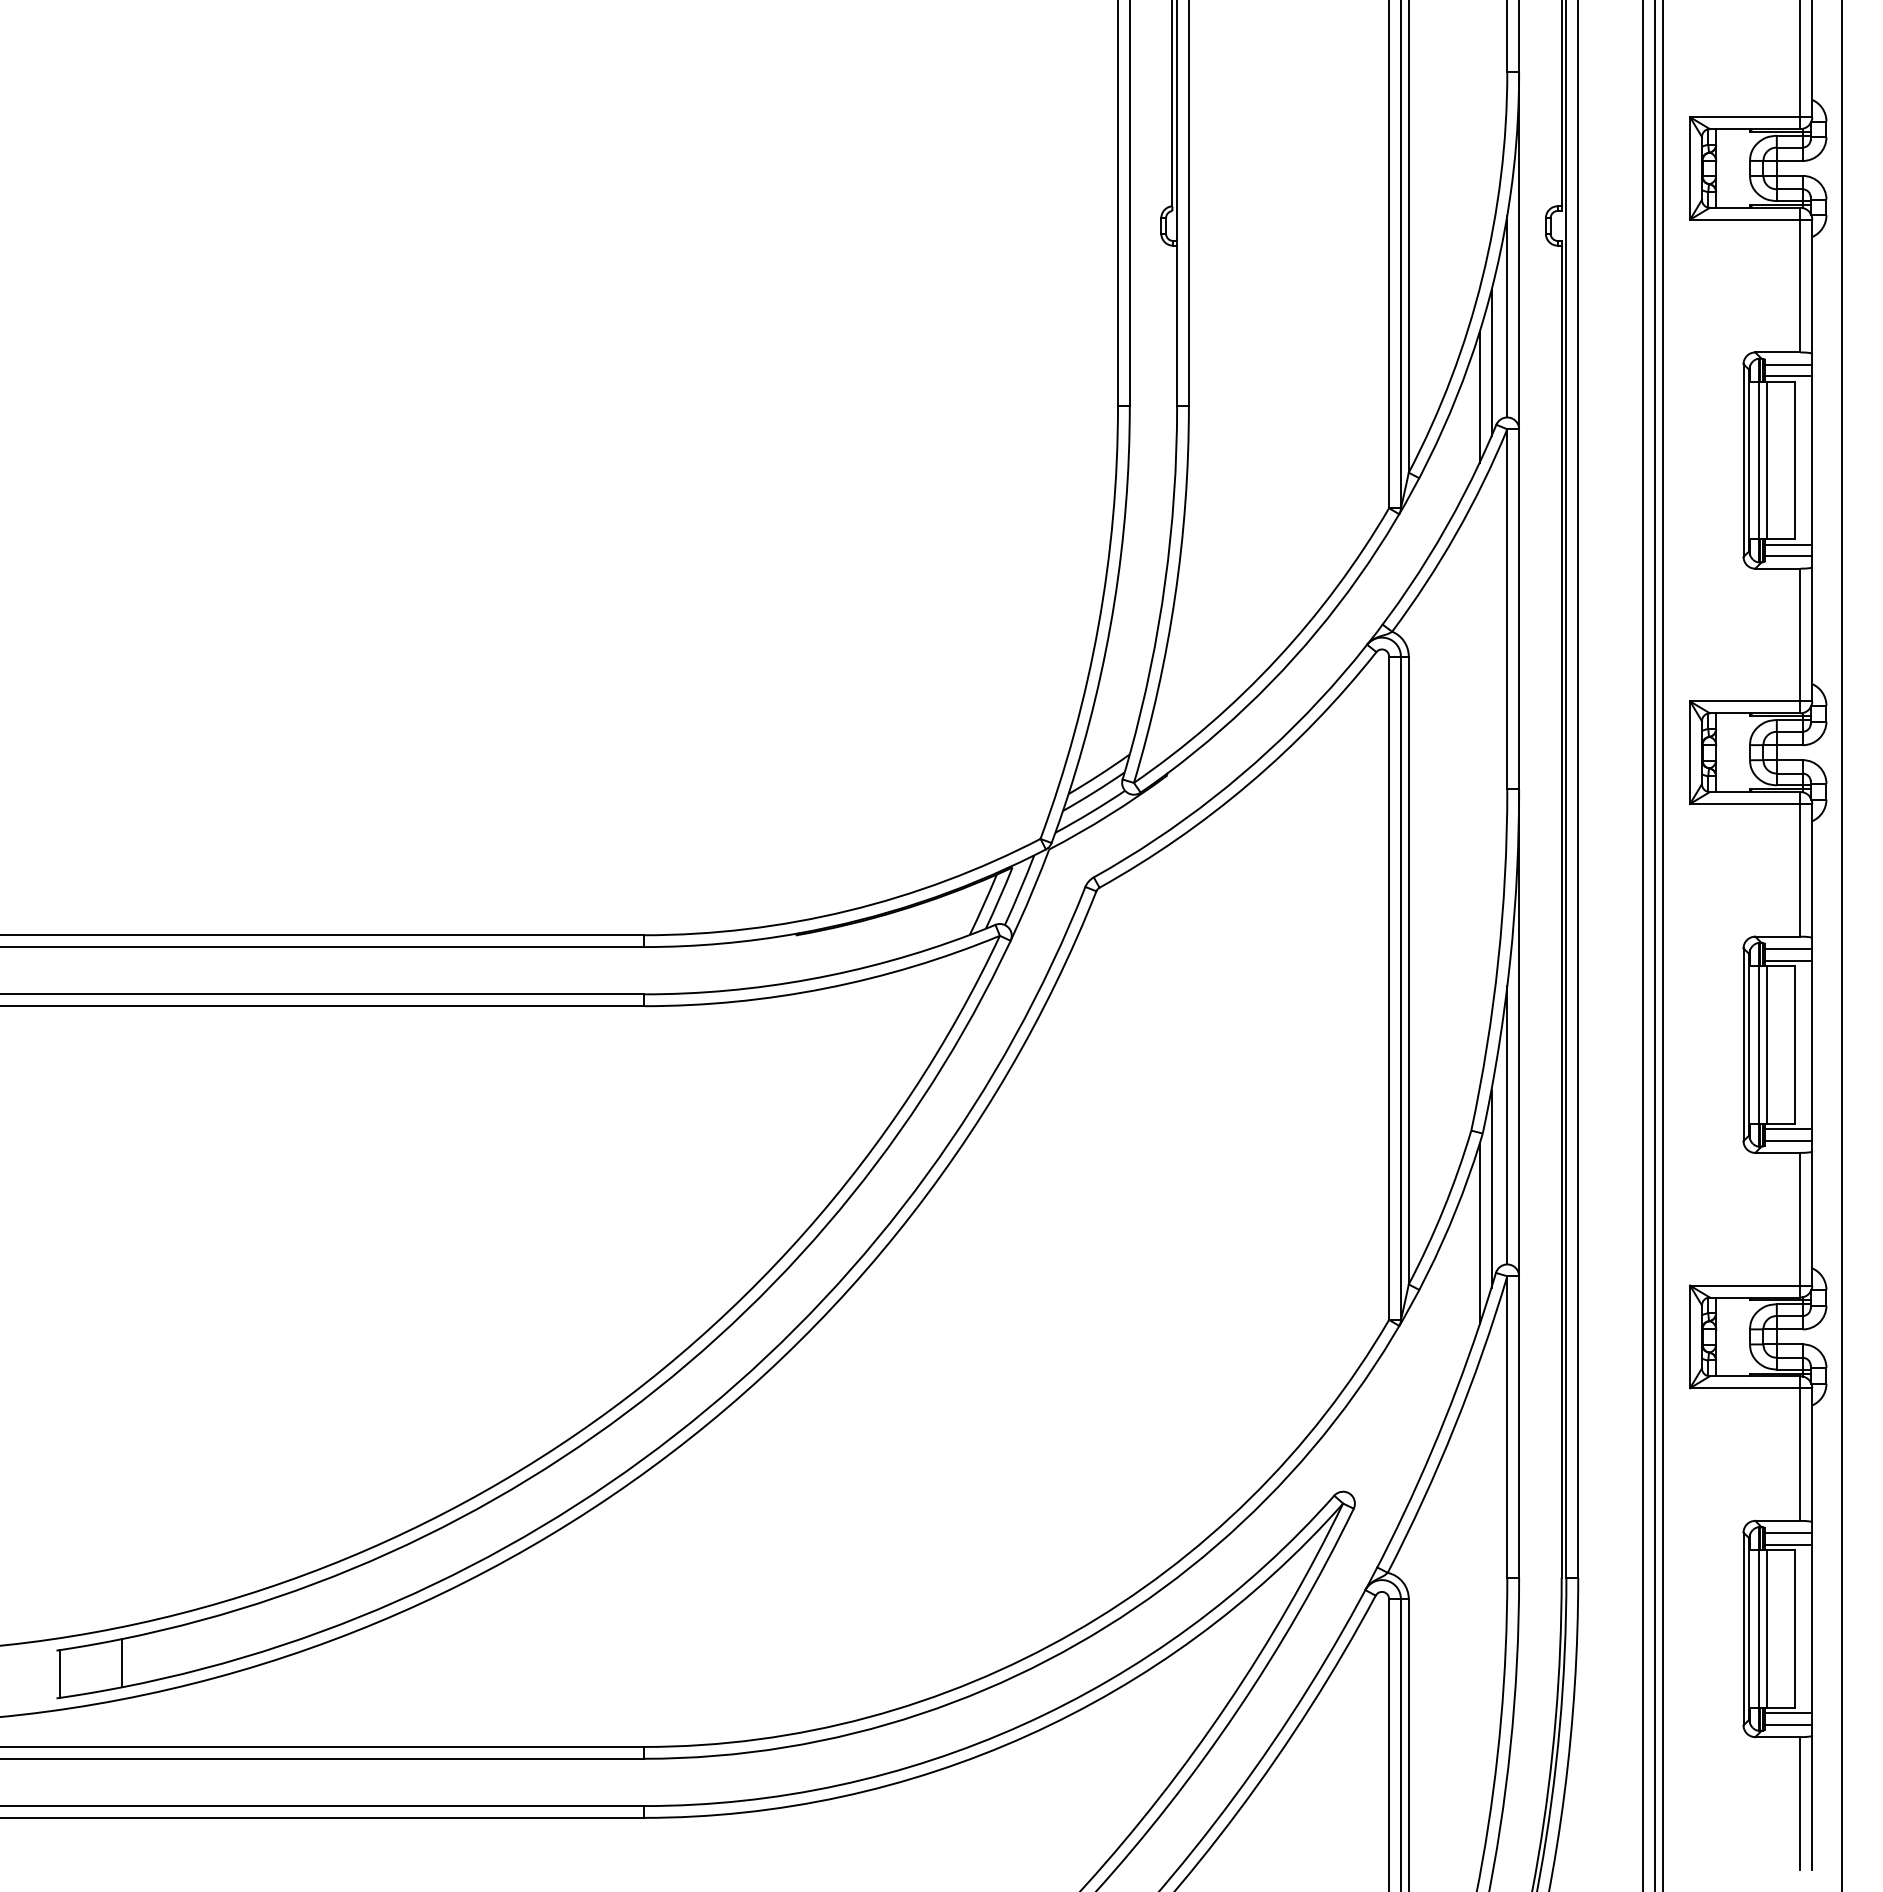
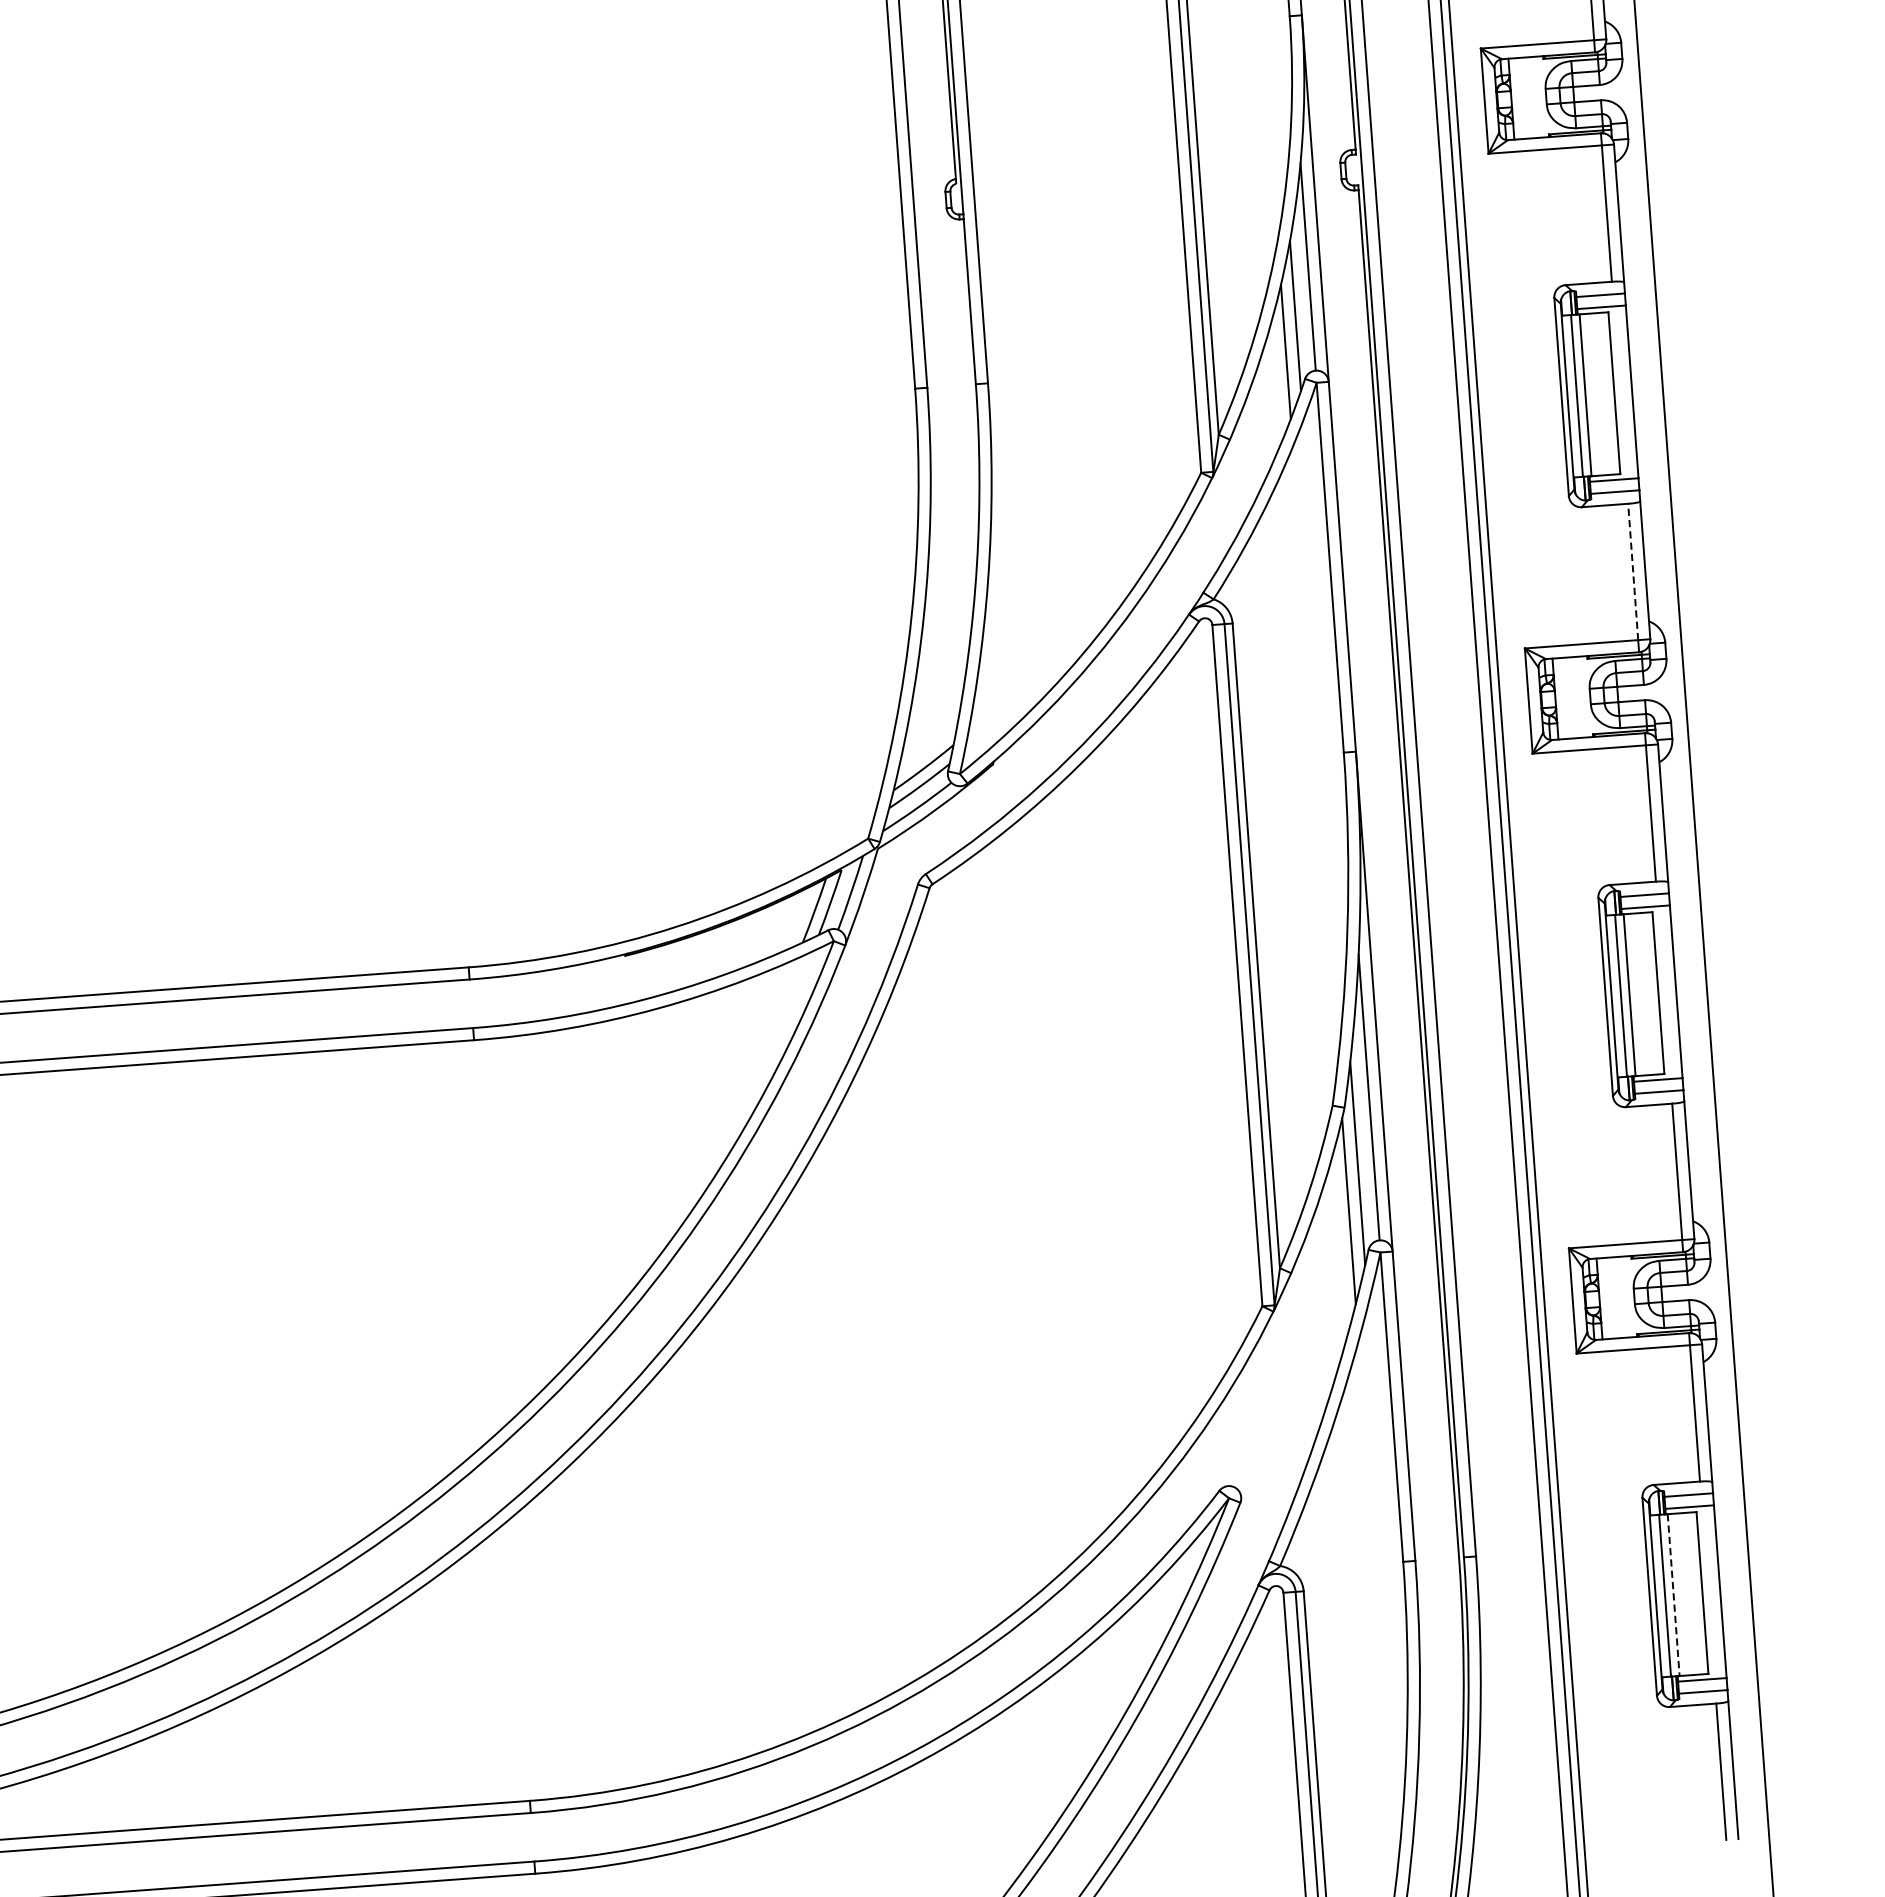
line: (1800, 634) -> (1633, 571), solid -> dashed
line: (1766, 1629) -> (1673, 1595), solid -> dashed

